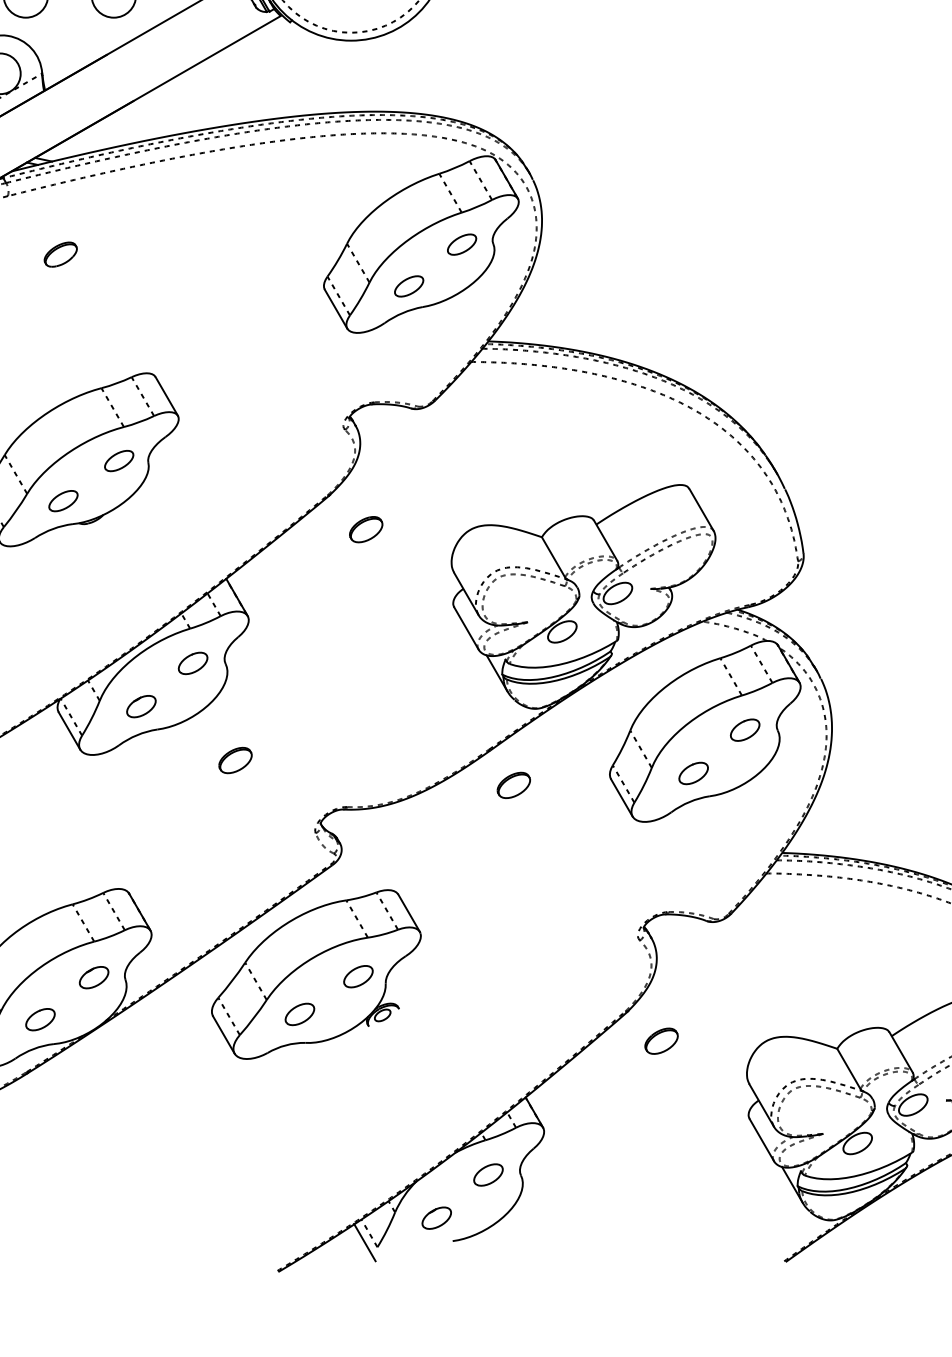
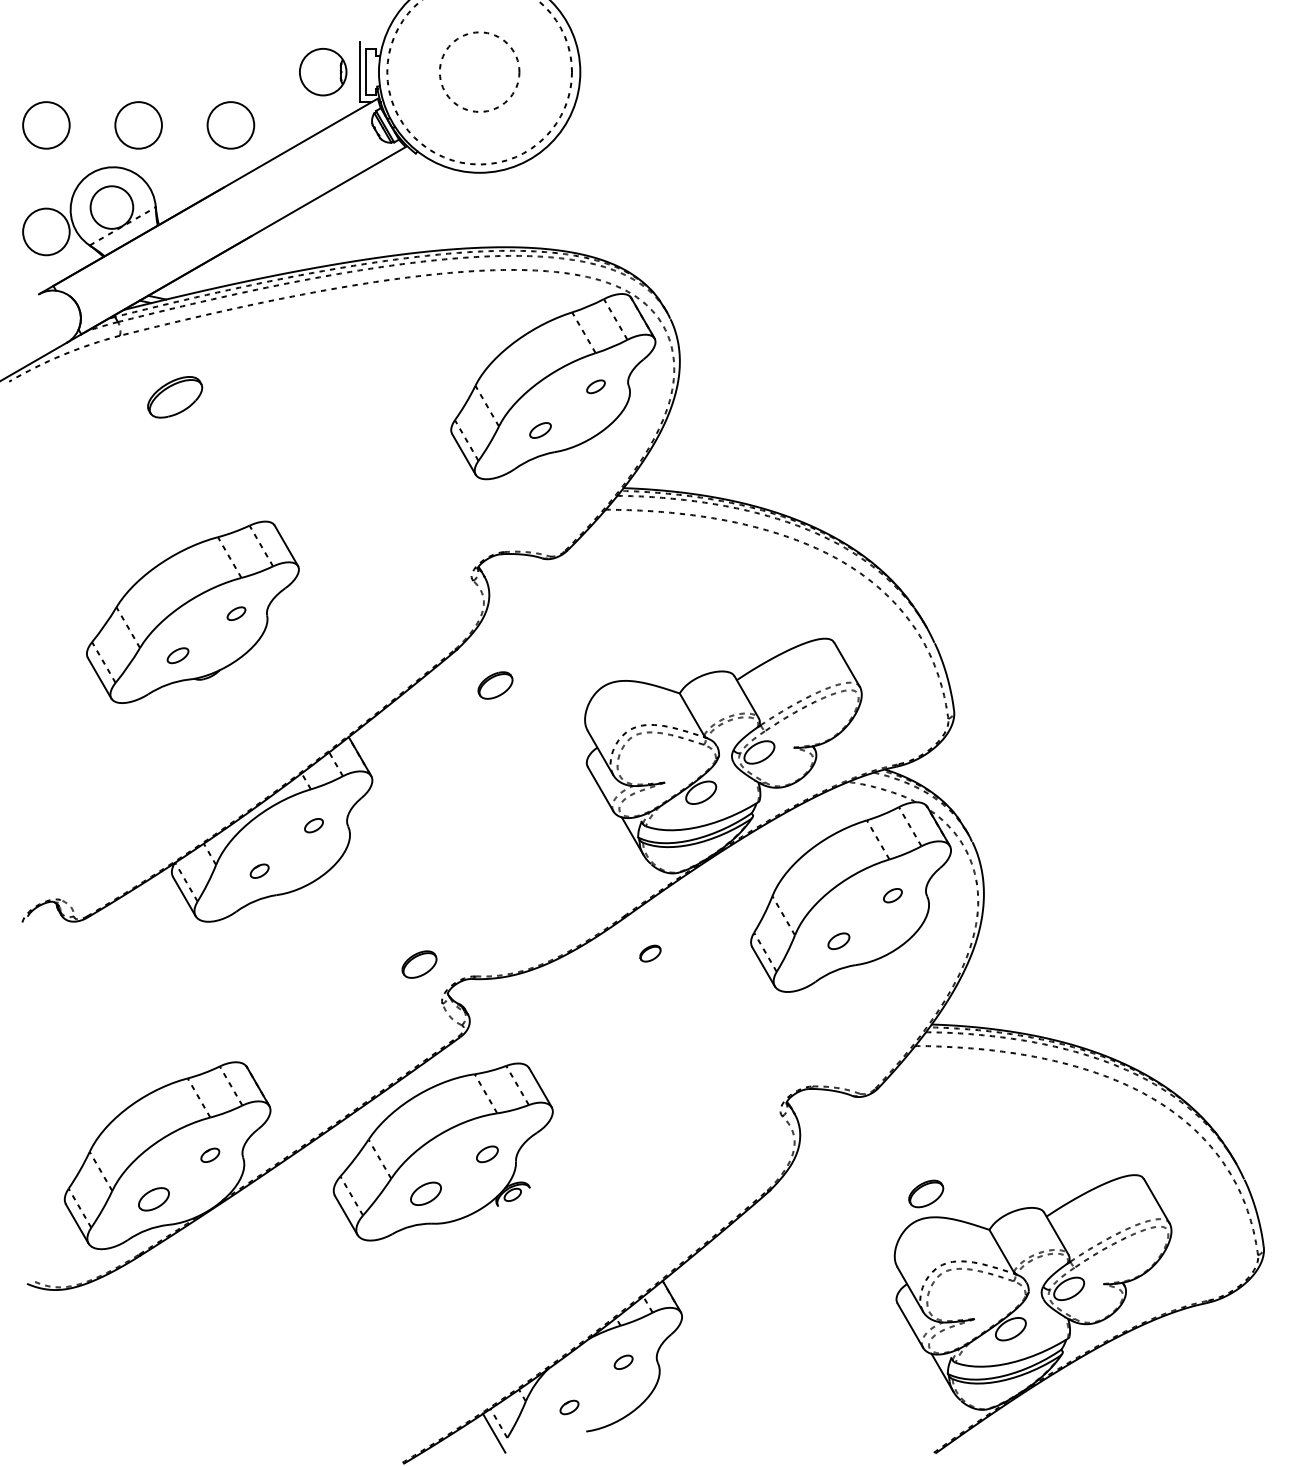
part: (461, 244) -> (595, 386), size x0.6
part: (61, 253) -> (175, 396), size x1.6
part: (409, 286) -> (540, 430), size x0.7
part: (119, 460) -> (236, 613), size x0.6
part: (62, 501) -> (177, 655), size x0.7
part: (192, 663) -> (313, 825), size x0.6
part: (141, 707) -> (259, 871), size x0.6
part: (744, 729) -> (892, 895), size x0.6
part: (235, 760) -> (419, 964), moved
part: (693, 773) -> (838, 941), size x0.7
part: (514, 785) -> (650, 953), size x0.6
part: (358, 976) -> (487, 1154), size x0.7
part: (94, 977) -> (210, 1155), size x0.6
part: (661, 1040) -> (926, 1193), moved
part: (488, 1175) -> (623, 1362), size x0.6
part: (436, 1218) -> (569, 1407), size x0.6

